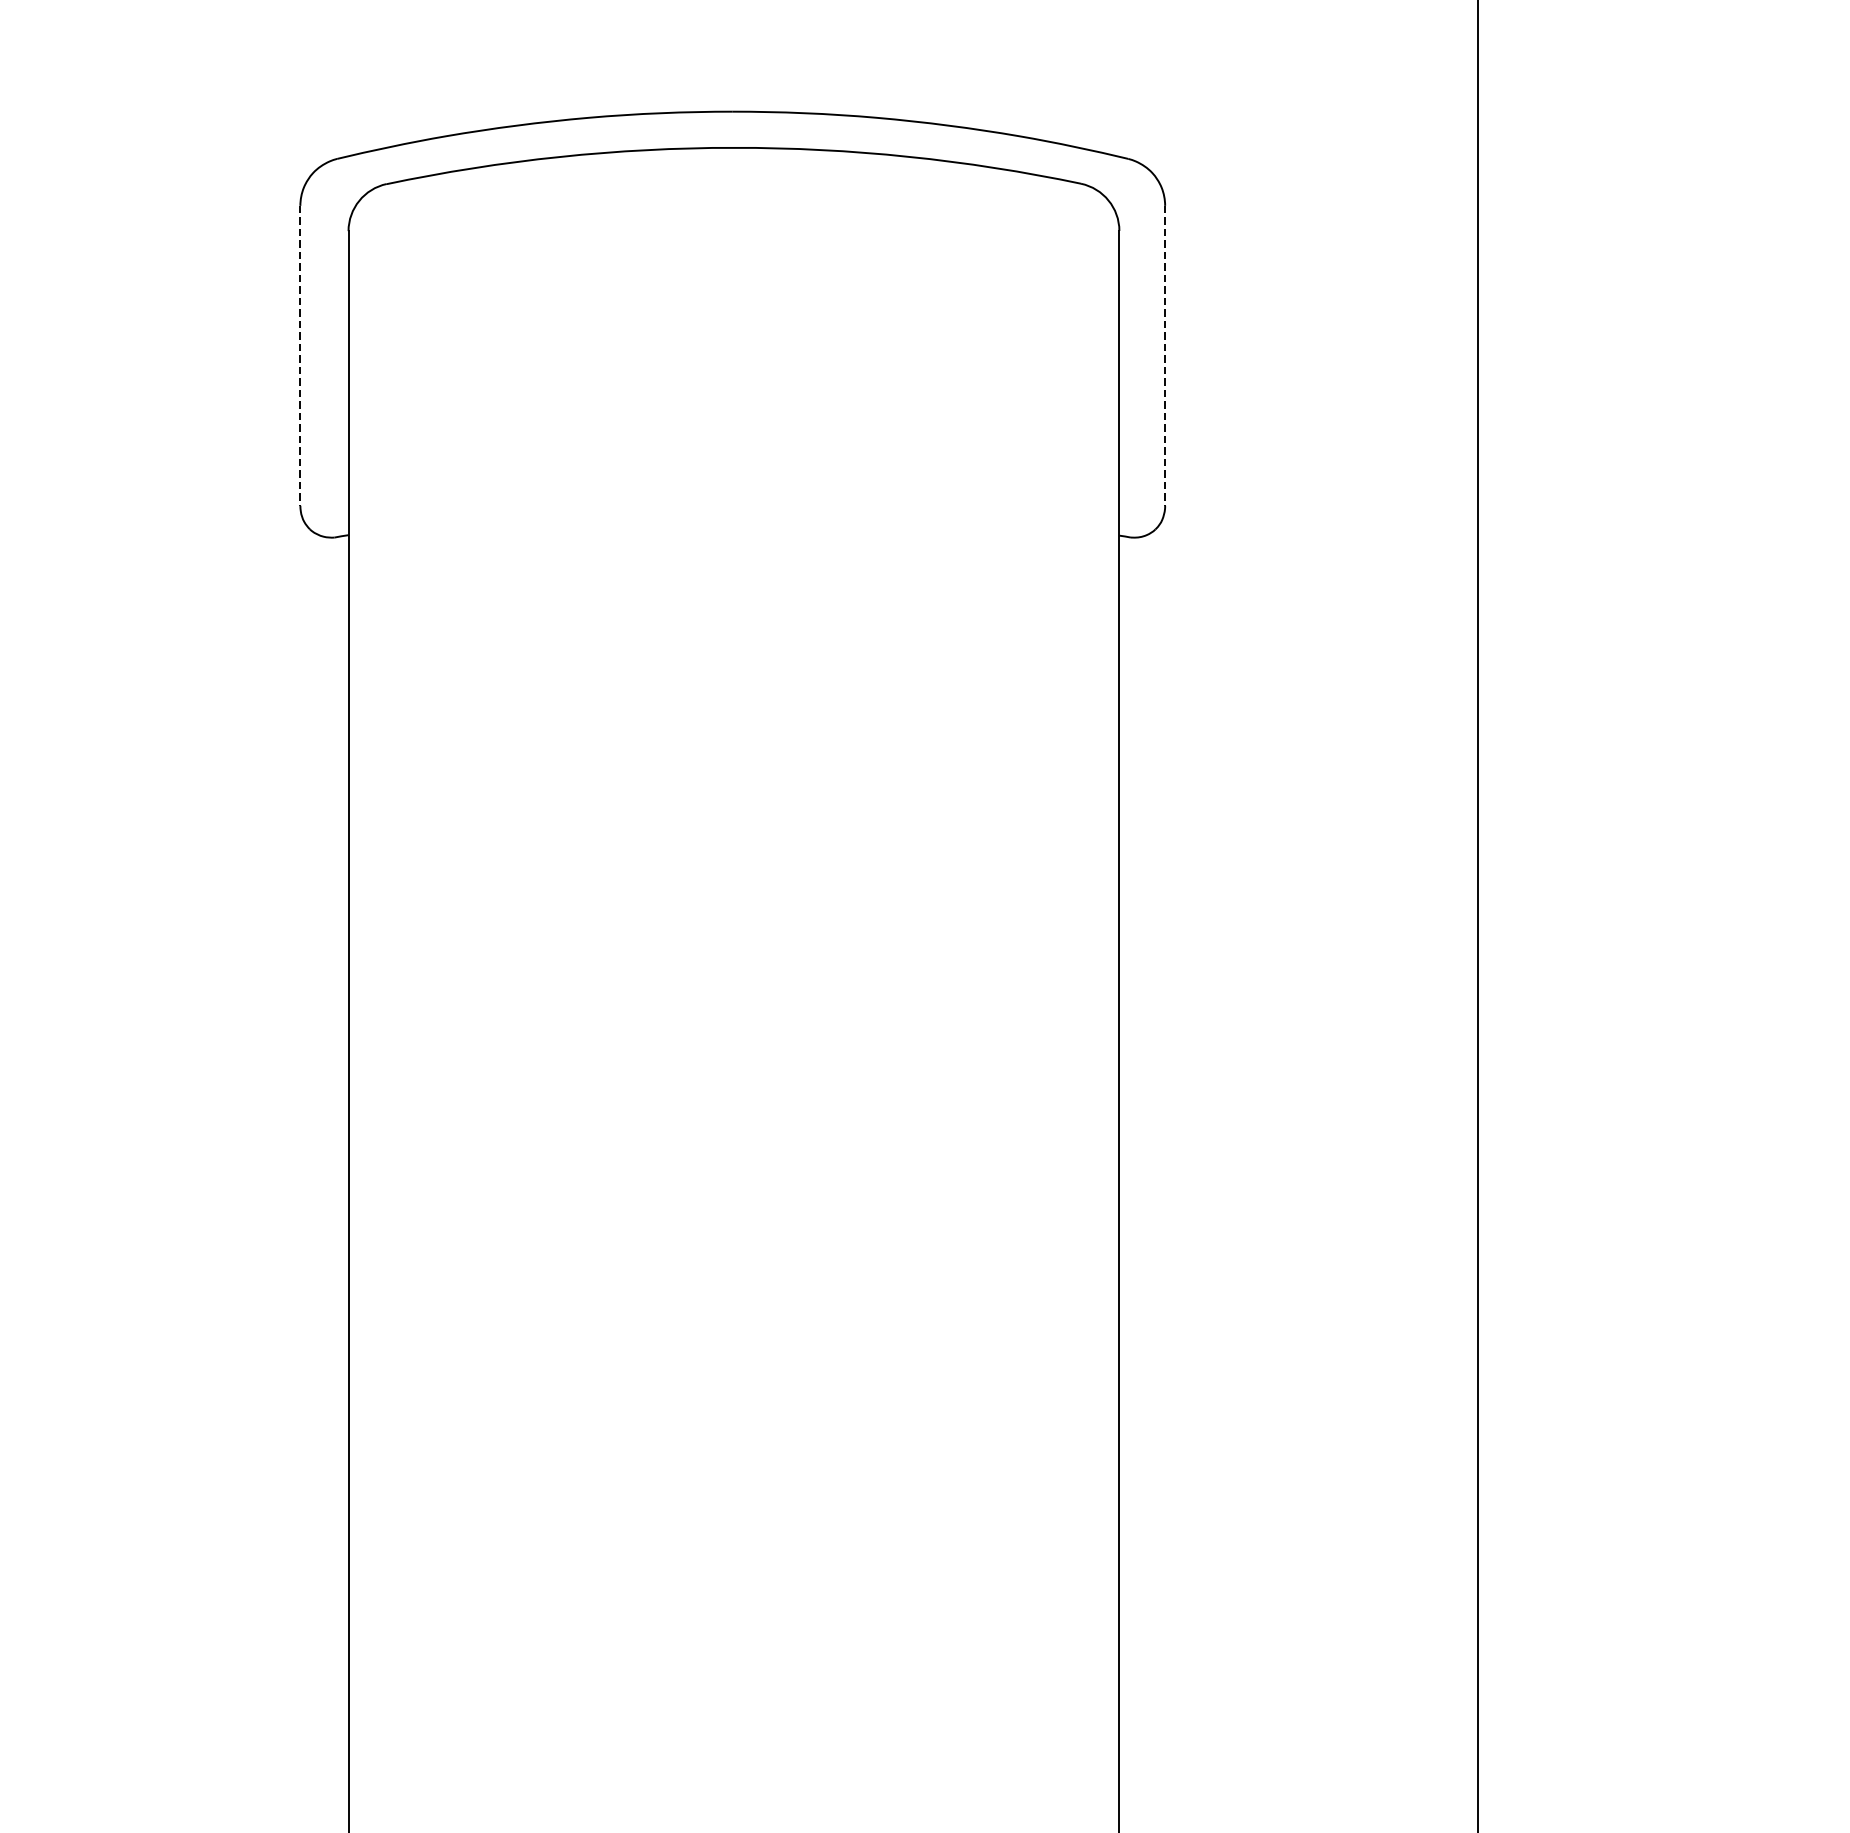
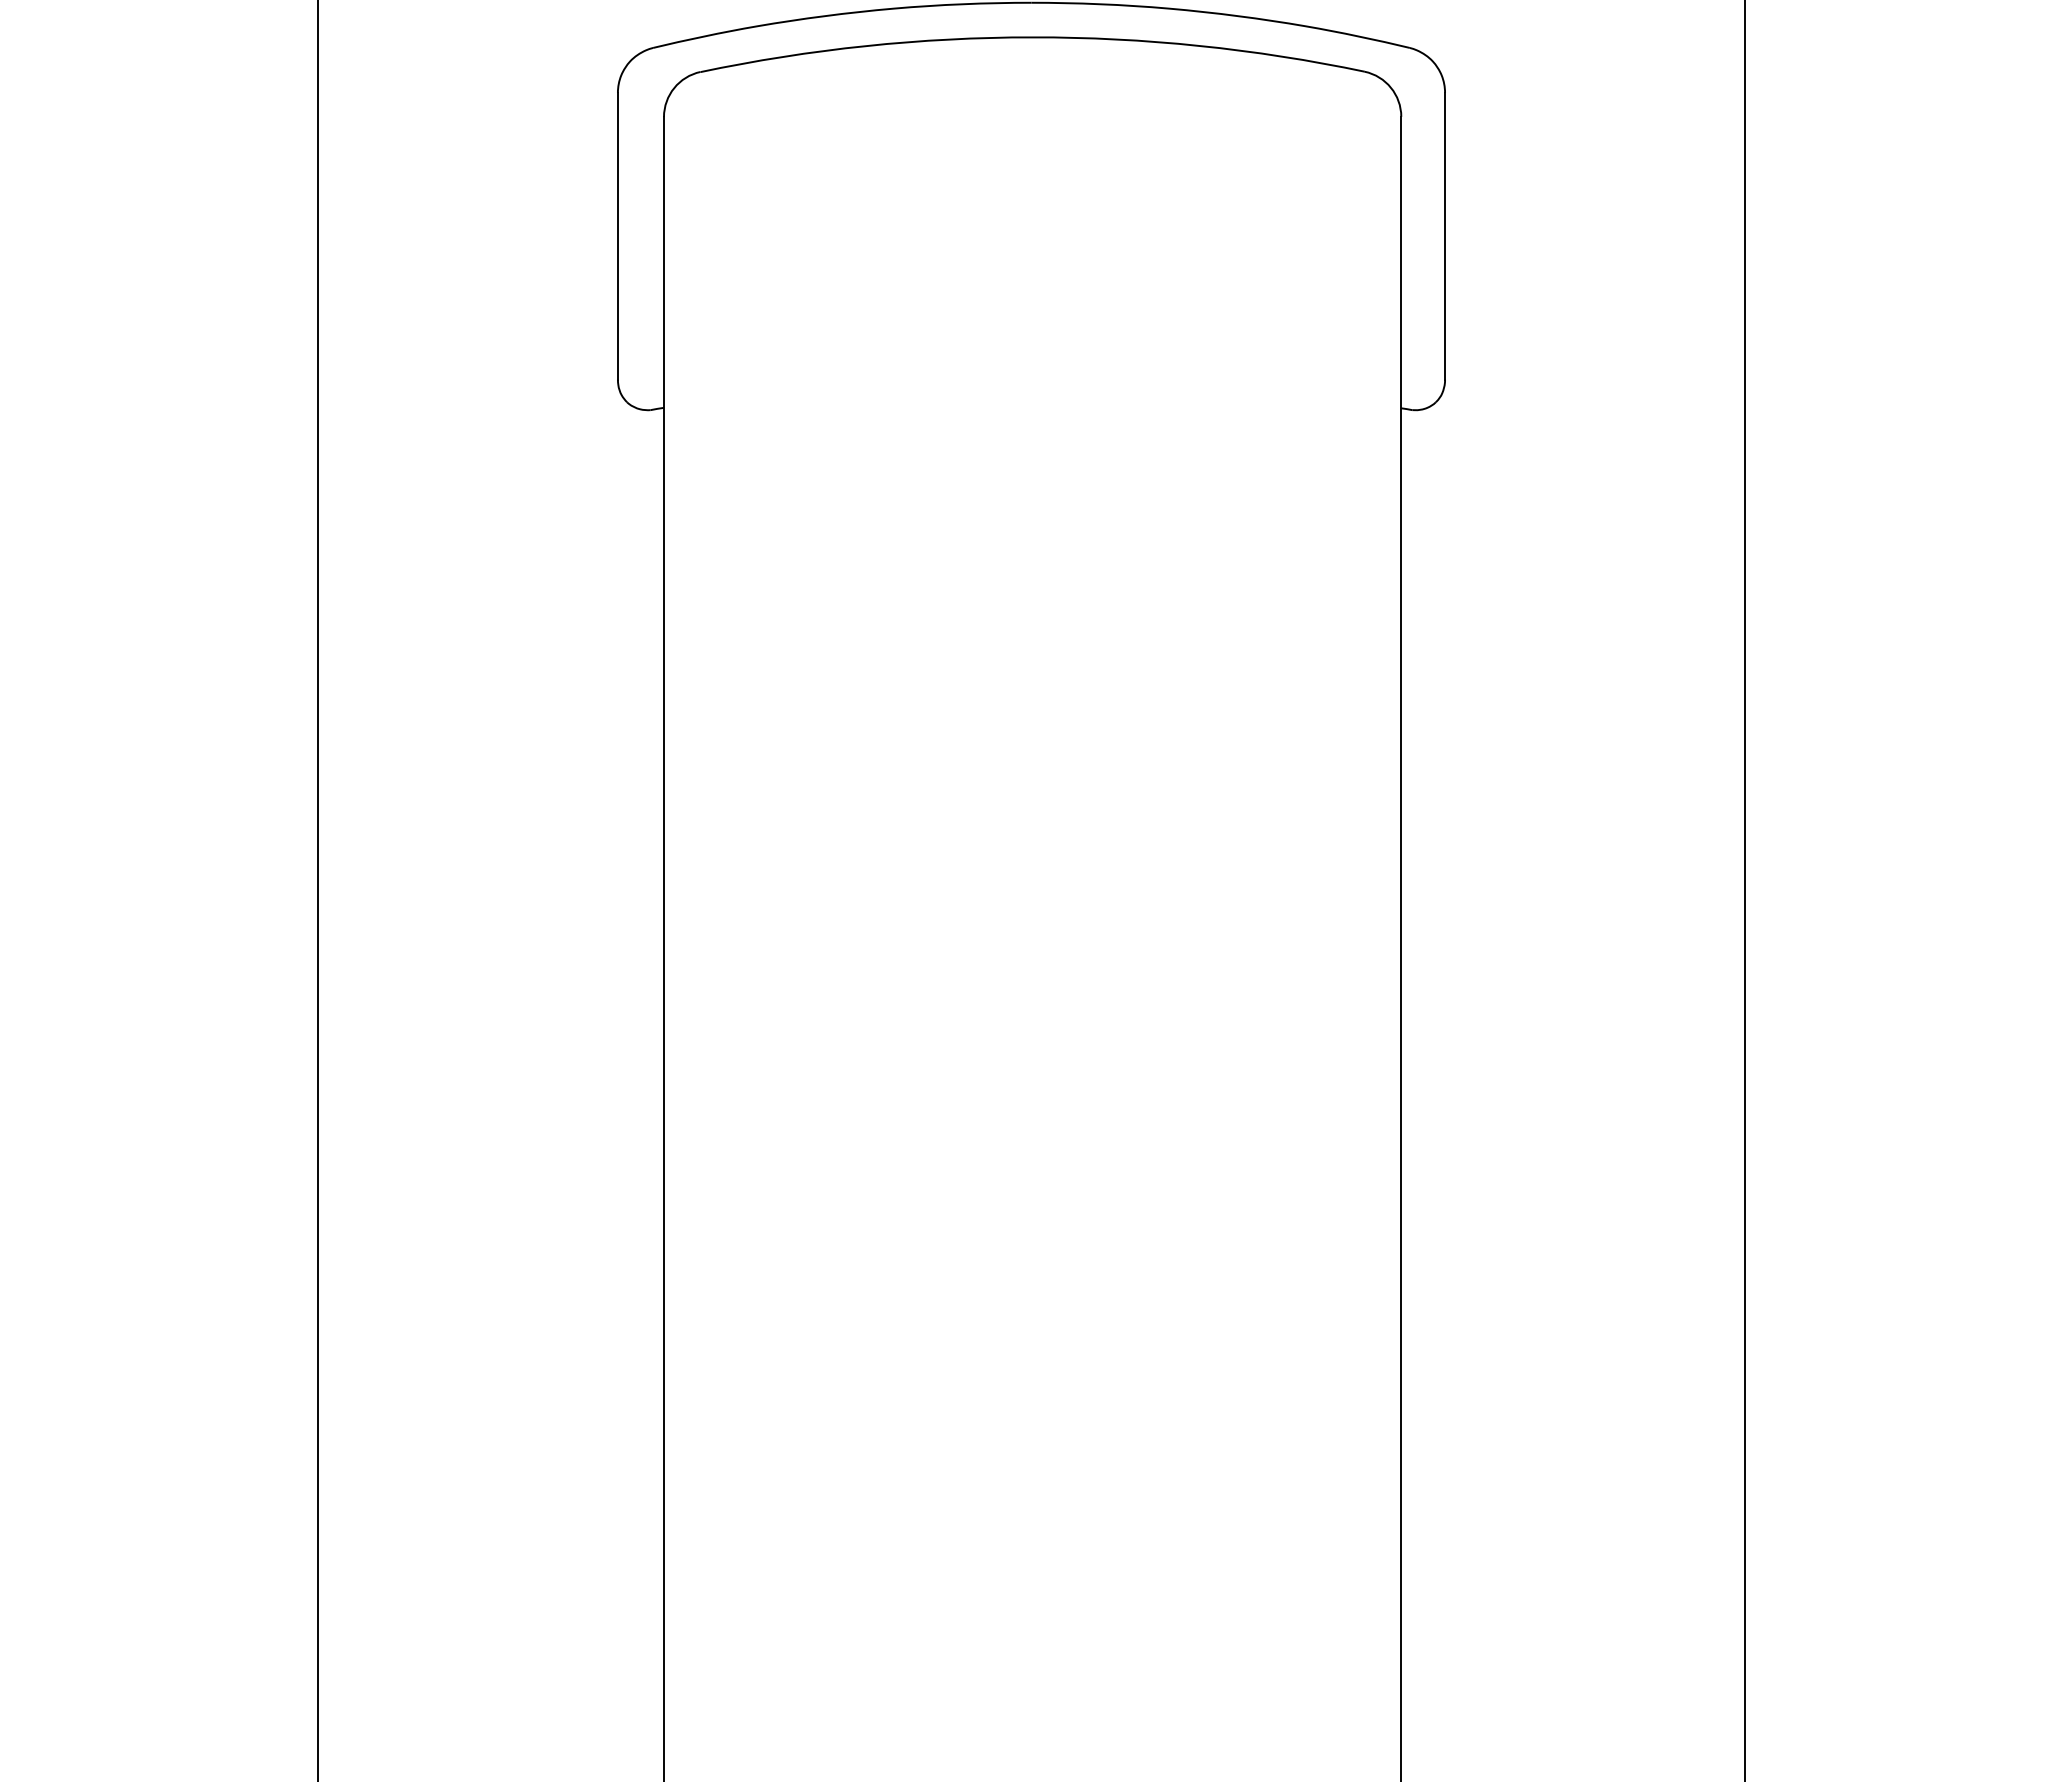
line: (299, 356) -> (617, 236), dashed -> solid
line: (1165, 356) -> (1445, 236), dashed -> solid

